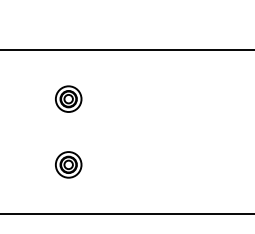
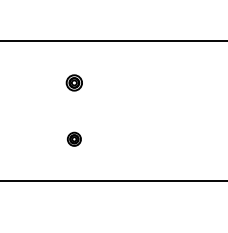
part: (68, 98) -> (74, 82), size x0.7
part: (68, 165) -> (74, 139), size x0.6

